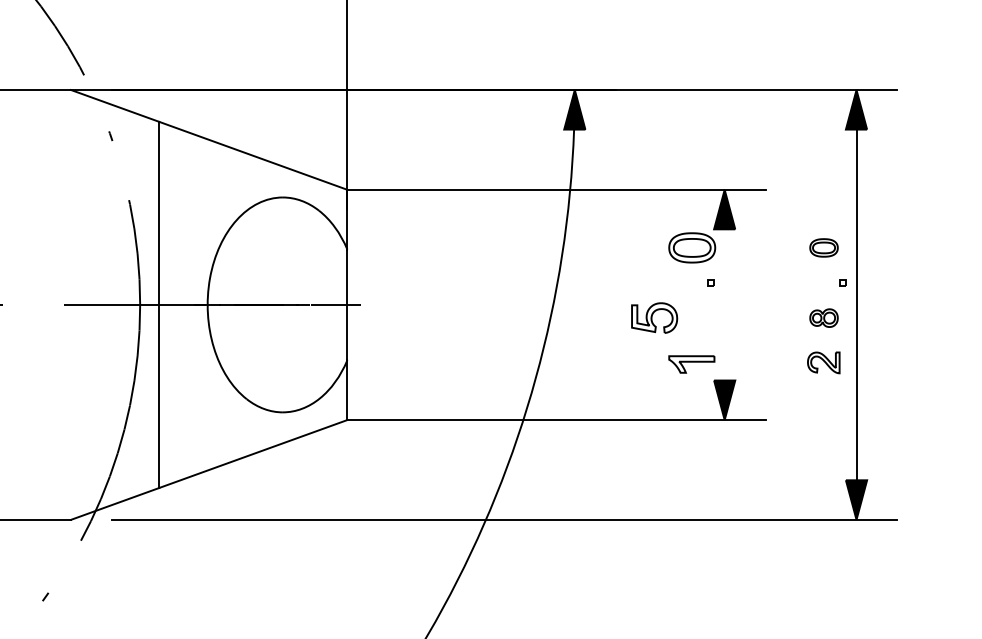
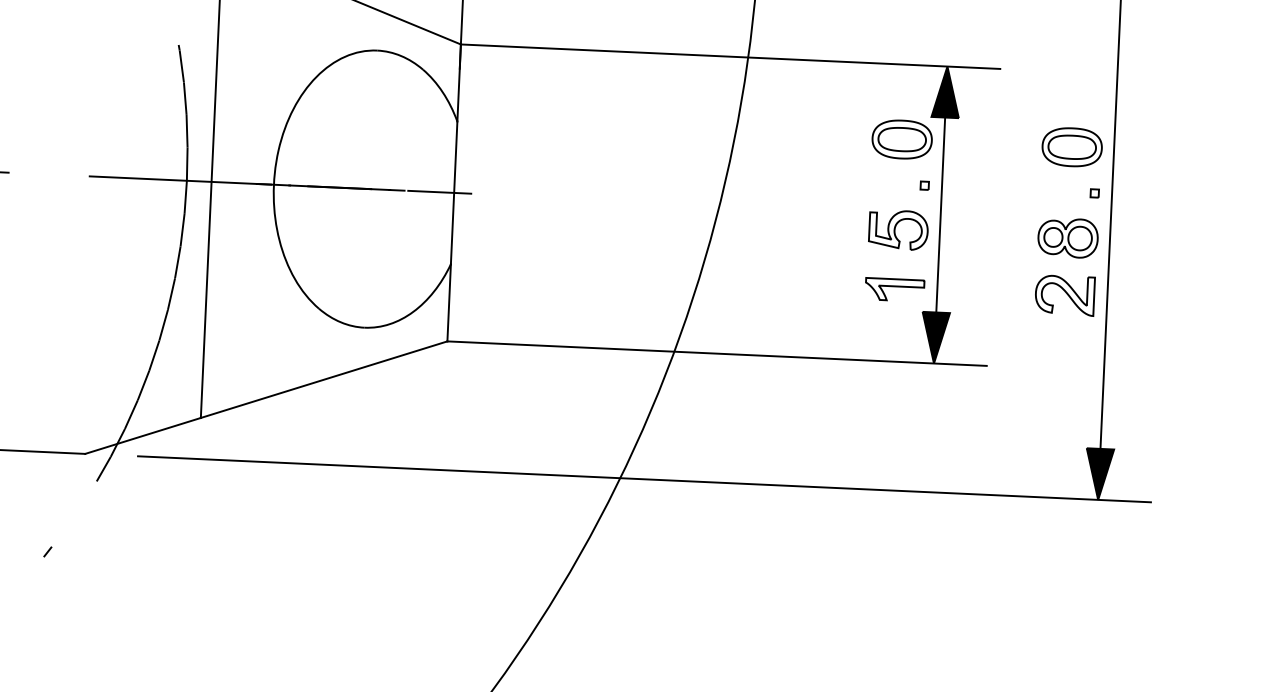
part: (823, 247) -> (1071, 146), size x1.67
line: (724, 304) -> (940, 214), added
part: (654, 317) -> (898, 229), moved
part: (823, 317) -> (1067, 237), size x1.67
part: (823, 362) -> (1064, 295), size x1.43

